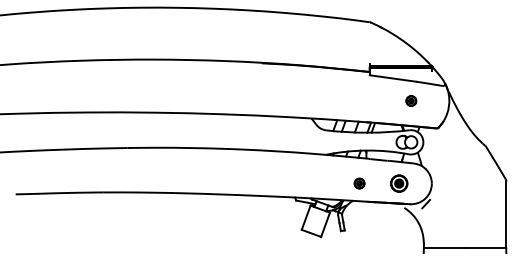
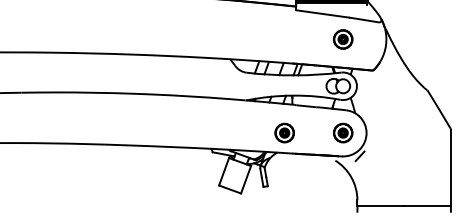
part: (411, 100) -> (343, 38), size x1.67
part: (359, 183) -> (284, 132), size x1.67
part: (399, 183) -> (343, 132), moved

